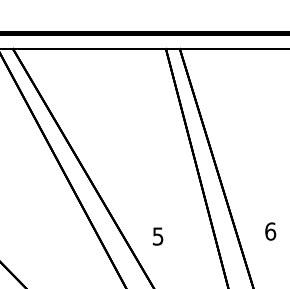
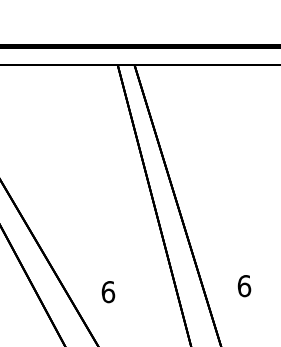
text: (157, 236) -> (107, 292), 5 -> 6

